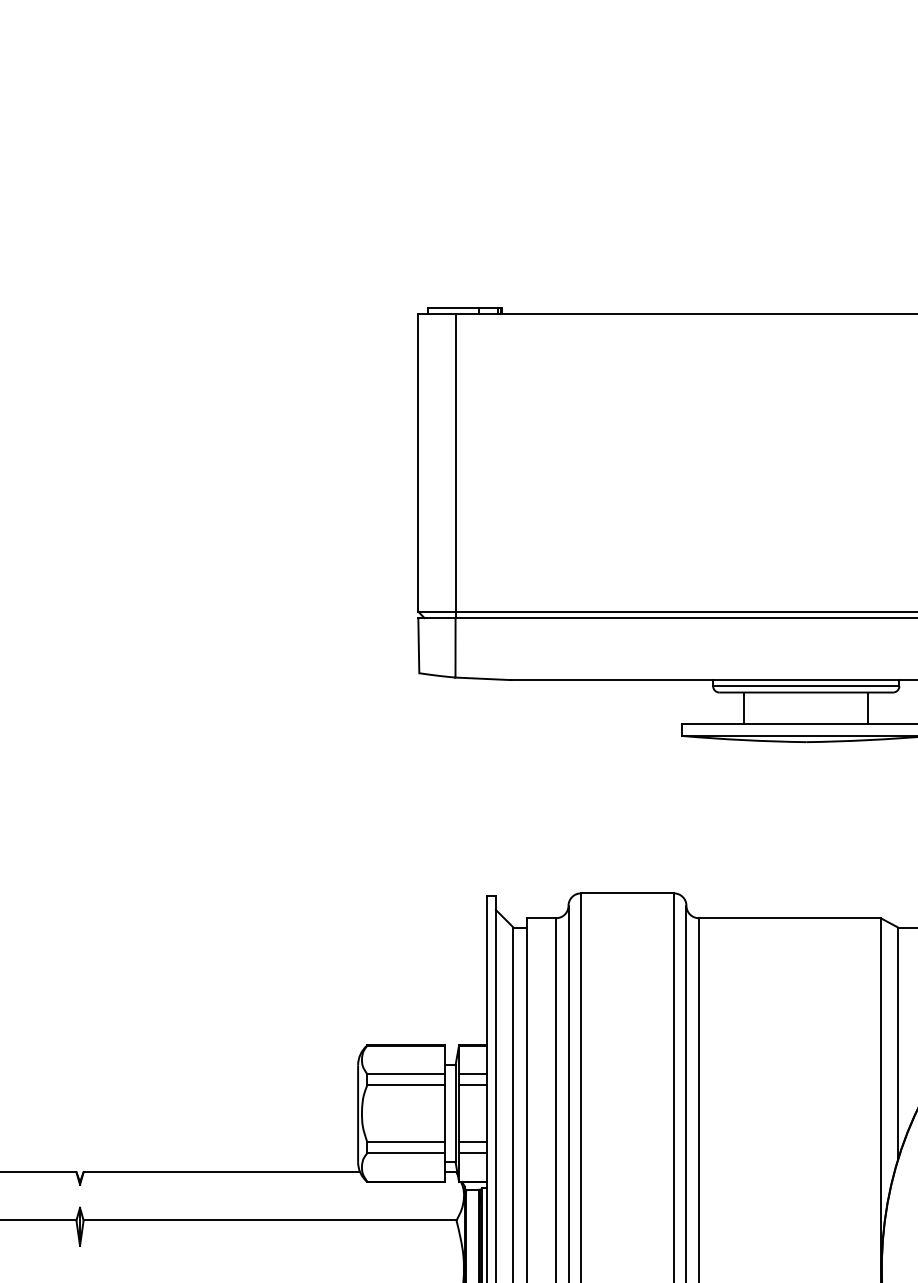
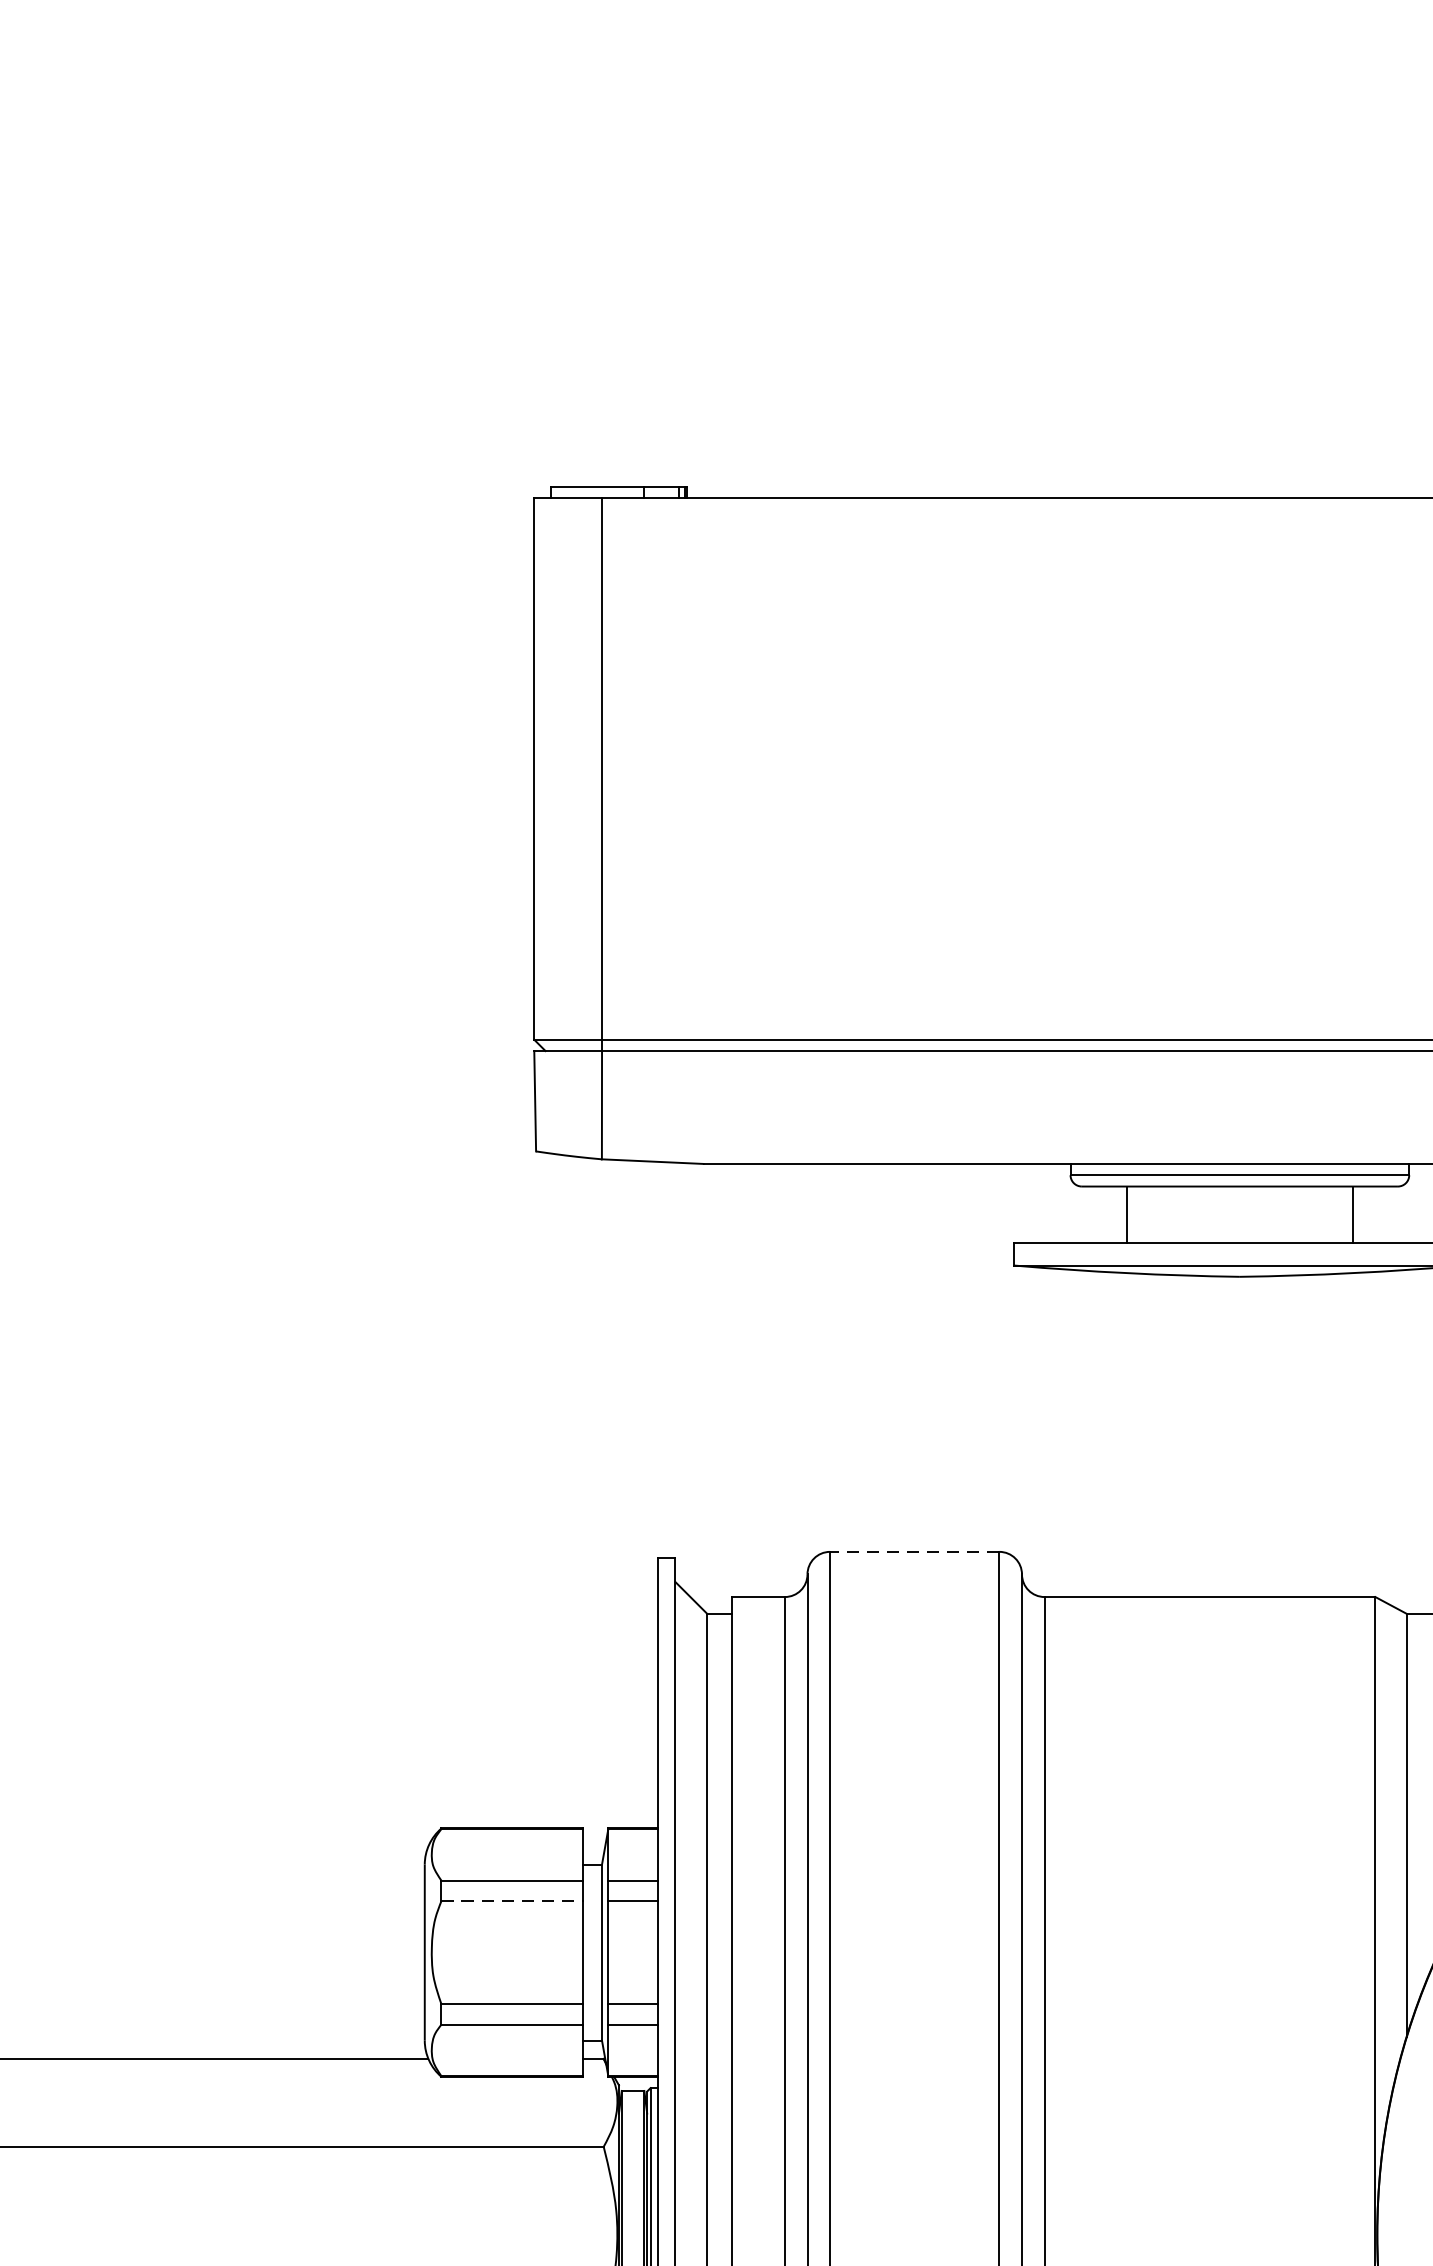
line: (627, 893) -> (914, 1552), solid -> dashed
line: (406, 1085) -> (512, 1901), solid -> dashed

